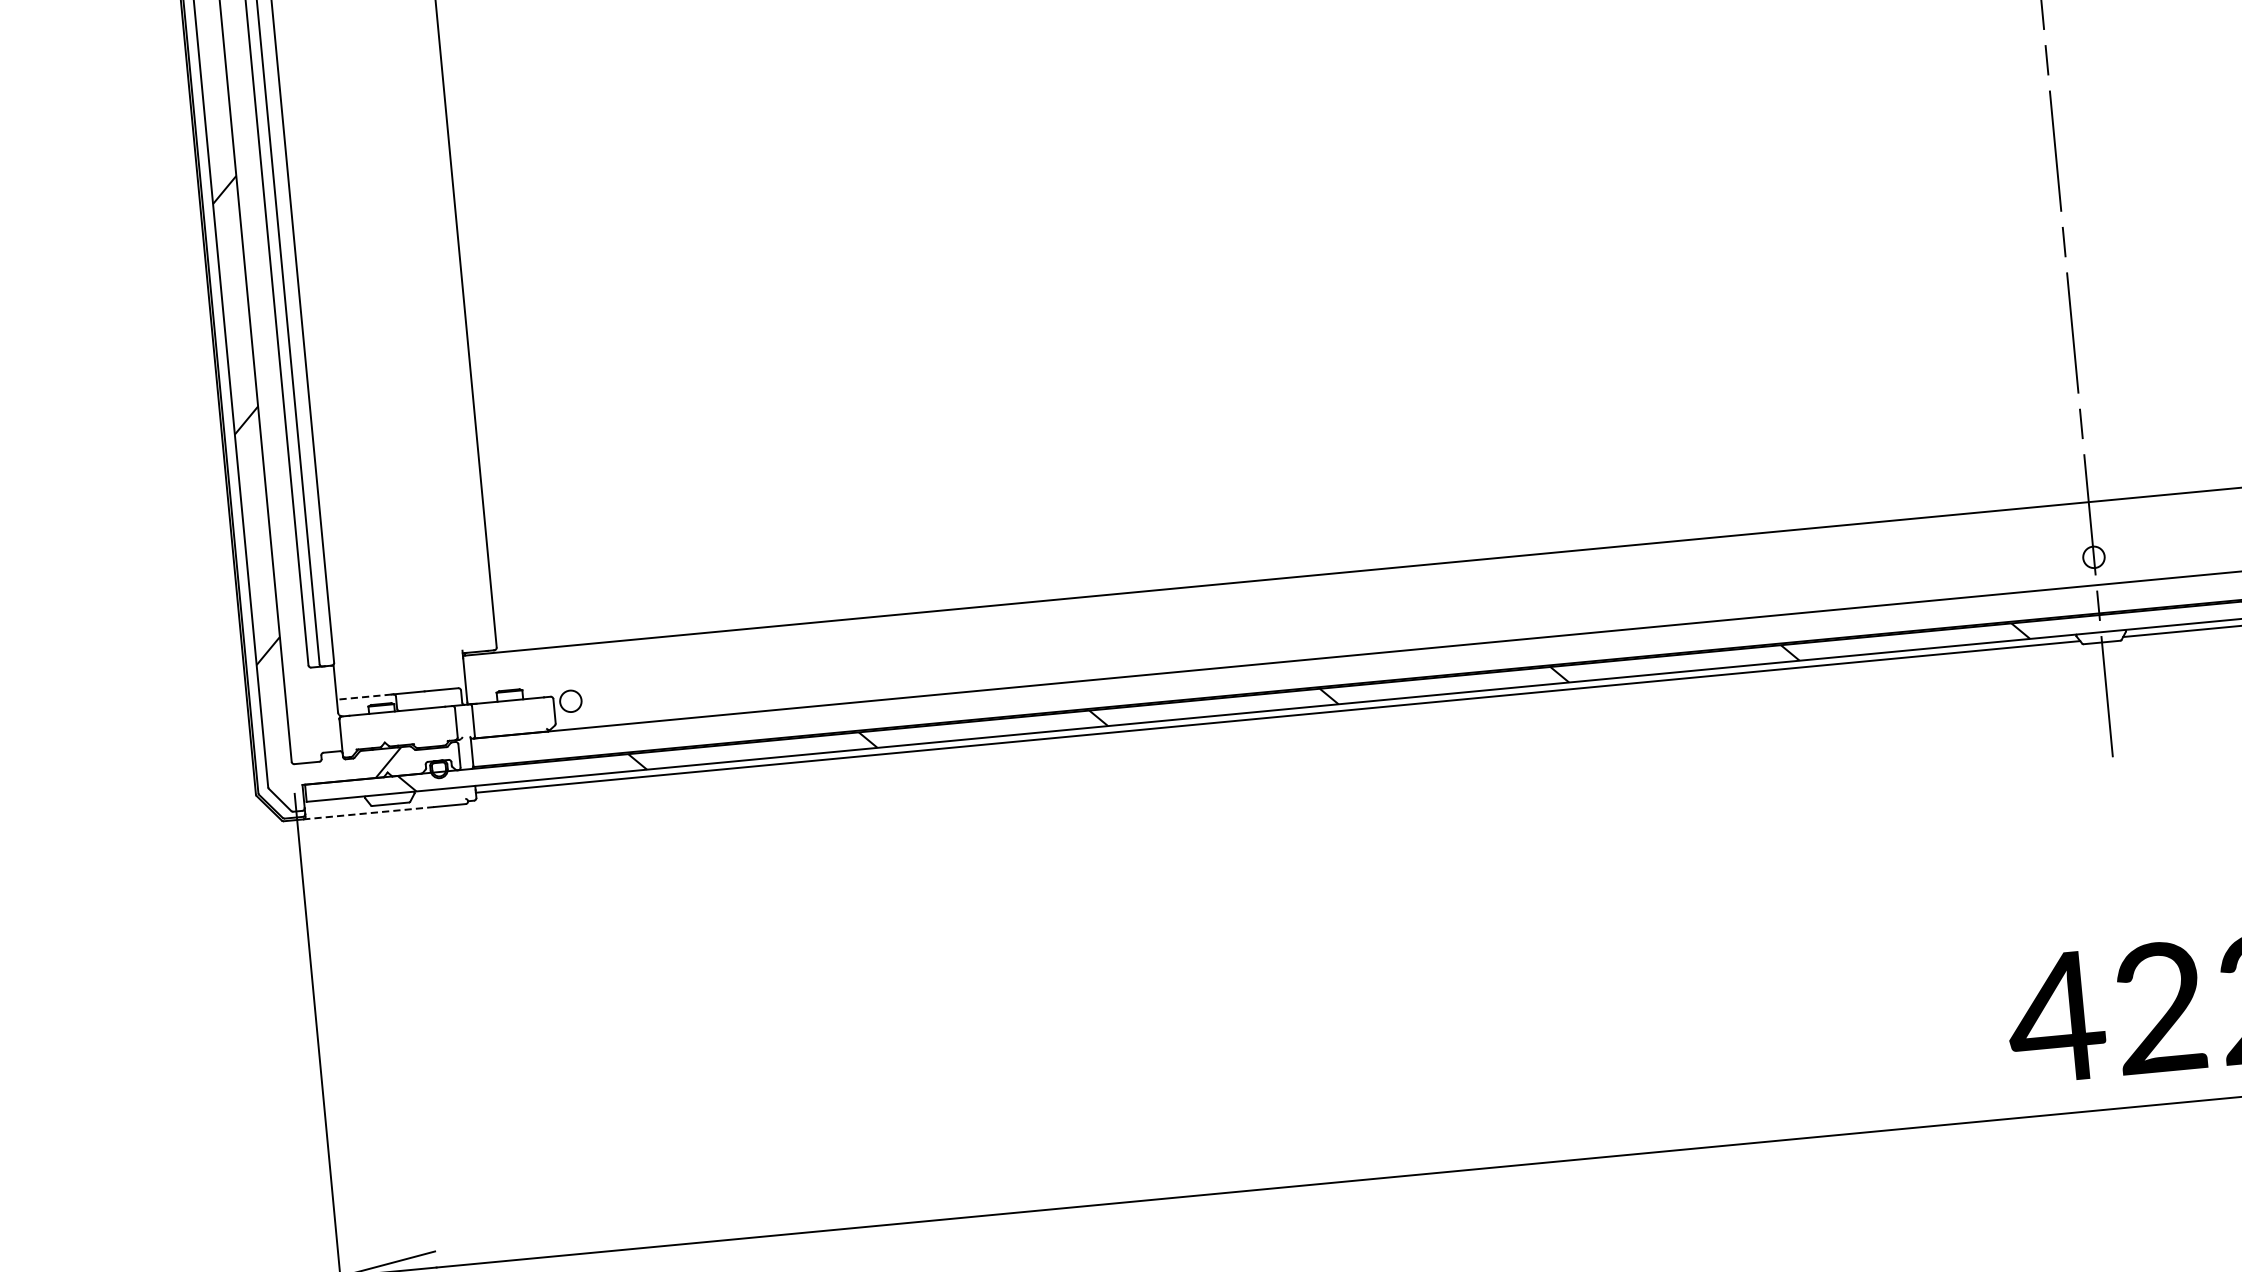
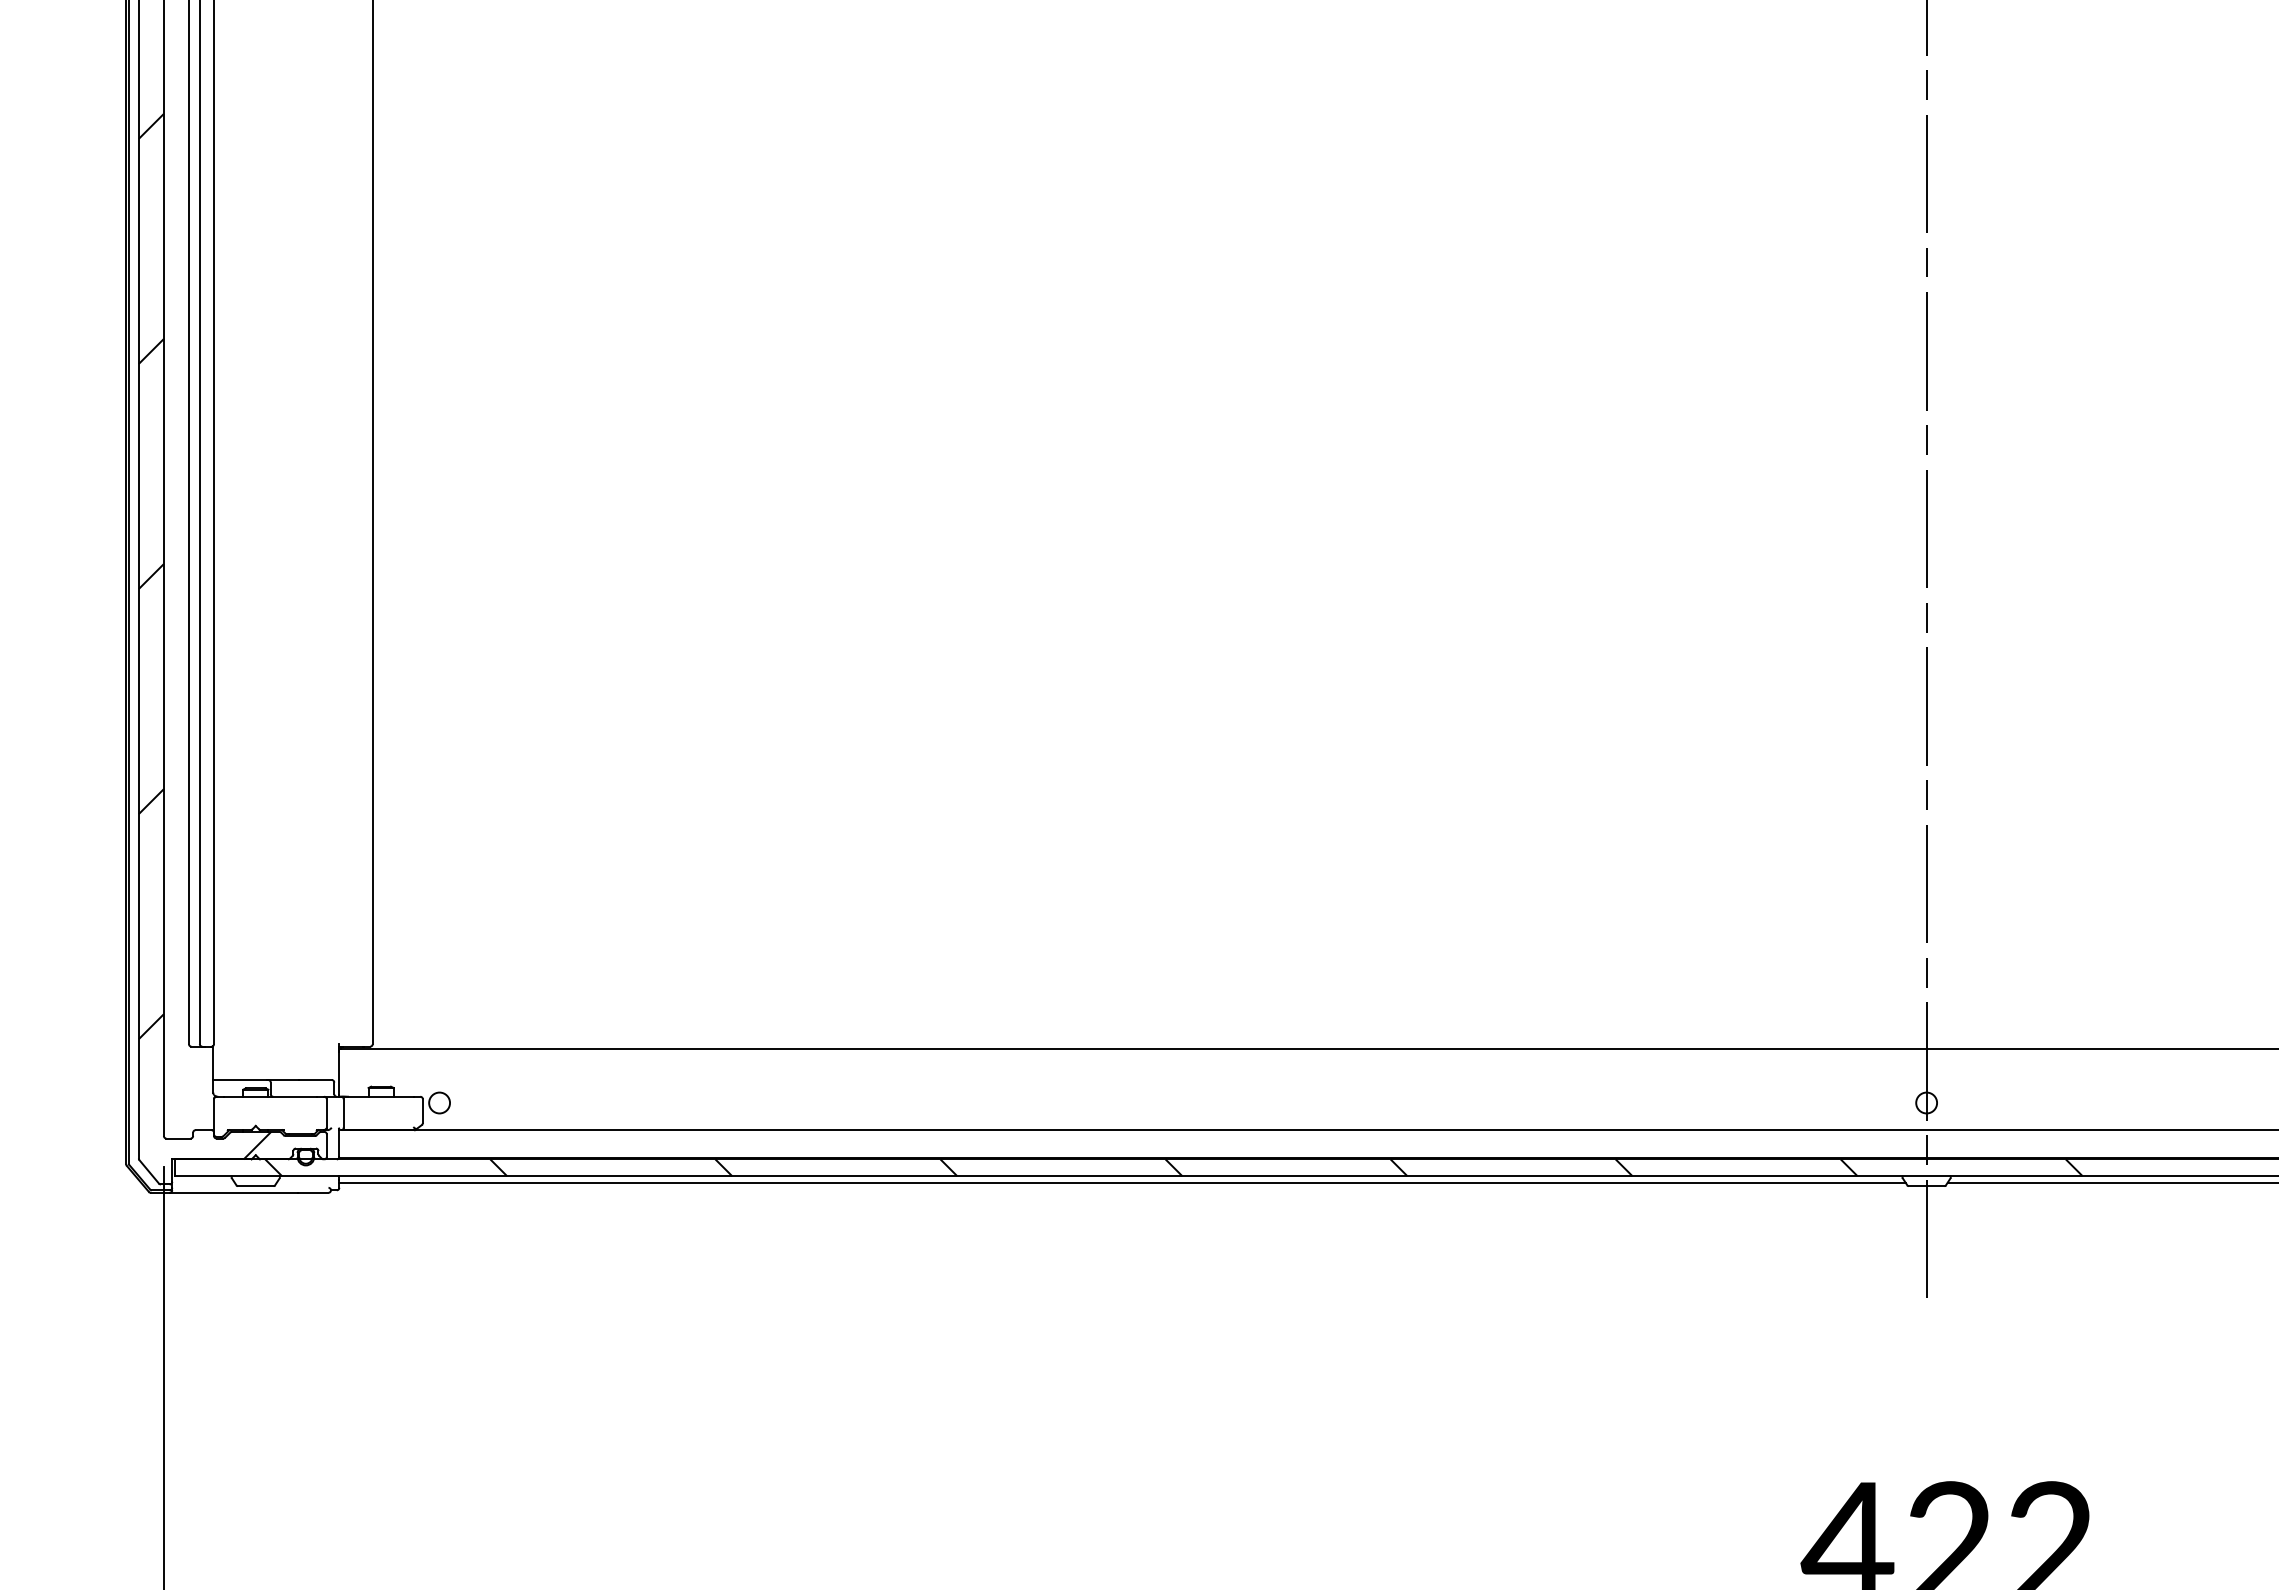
line: (364, 697) -> (240, 1080), dashed -> solid
line: (368, 812) -> (233, 1192), dashed -> solid

